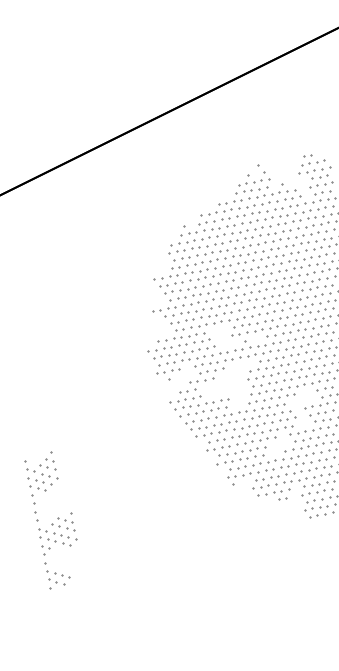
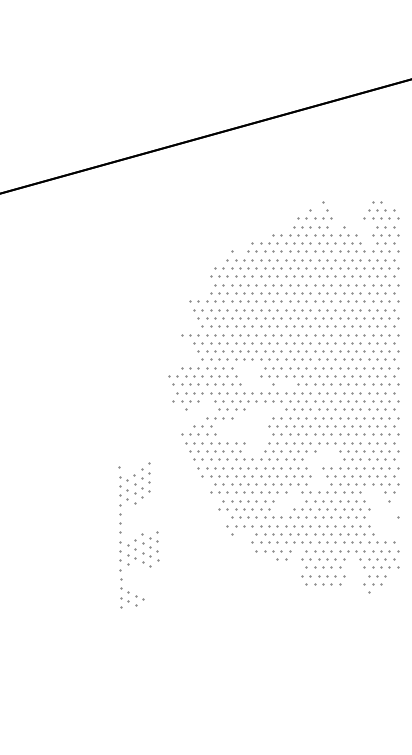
part: (54, 519) -> (138, 535), moved

